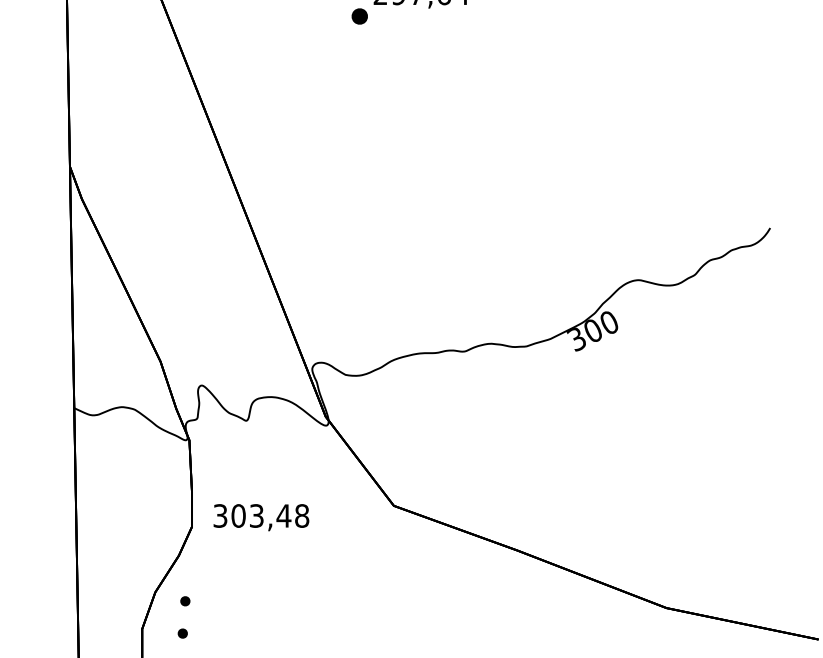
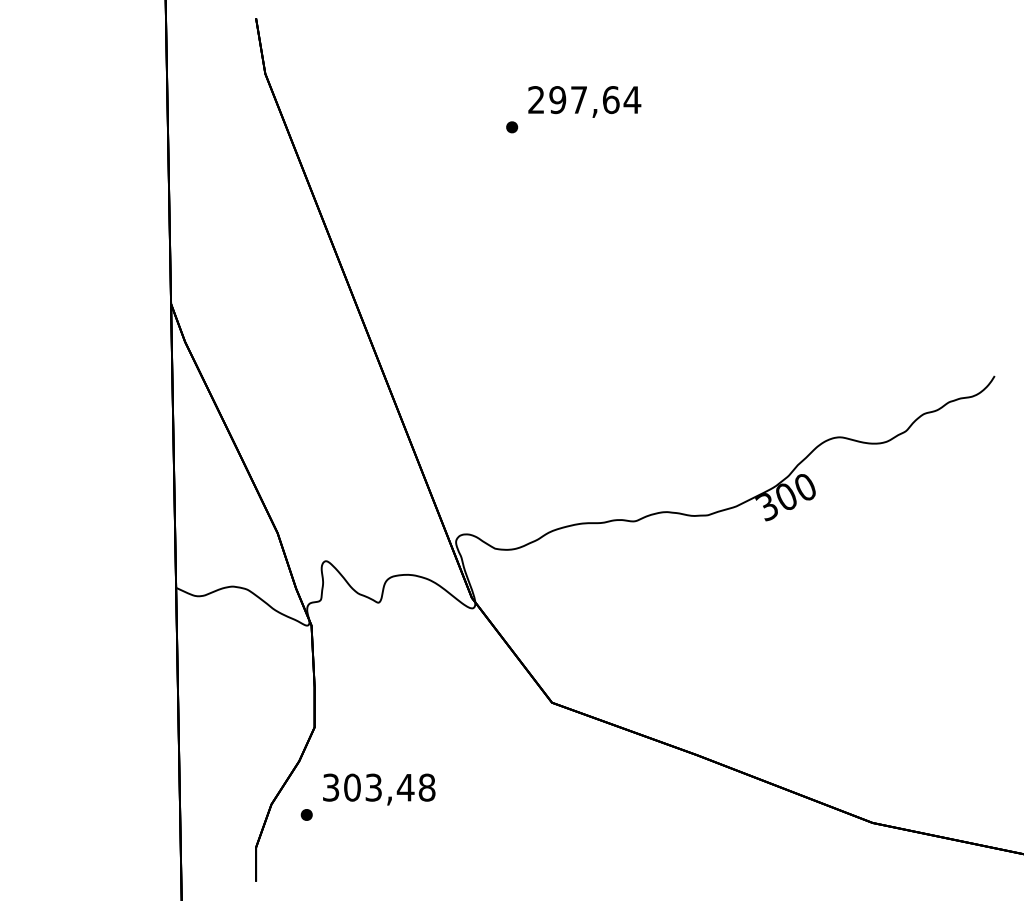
part: (360, 16) -> (512, 127), size x0.62
text: (261, 517) -> (379, 789), moved
part: (182, 633) -> (303, 852), removed

